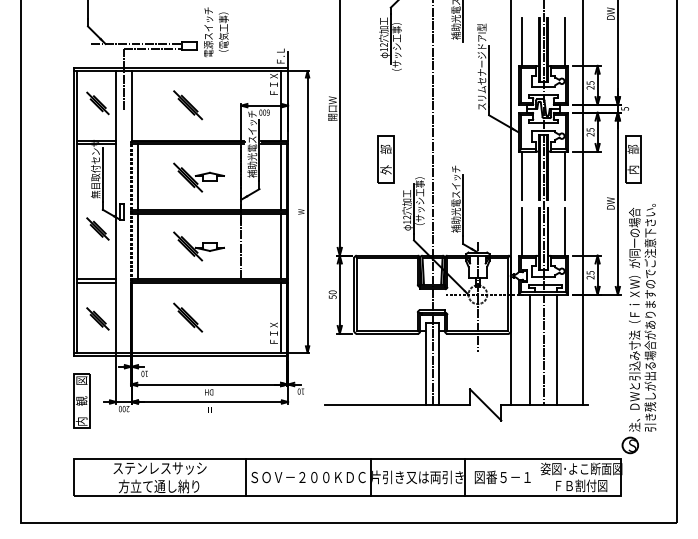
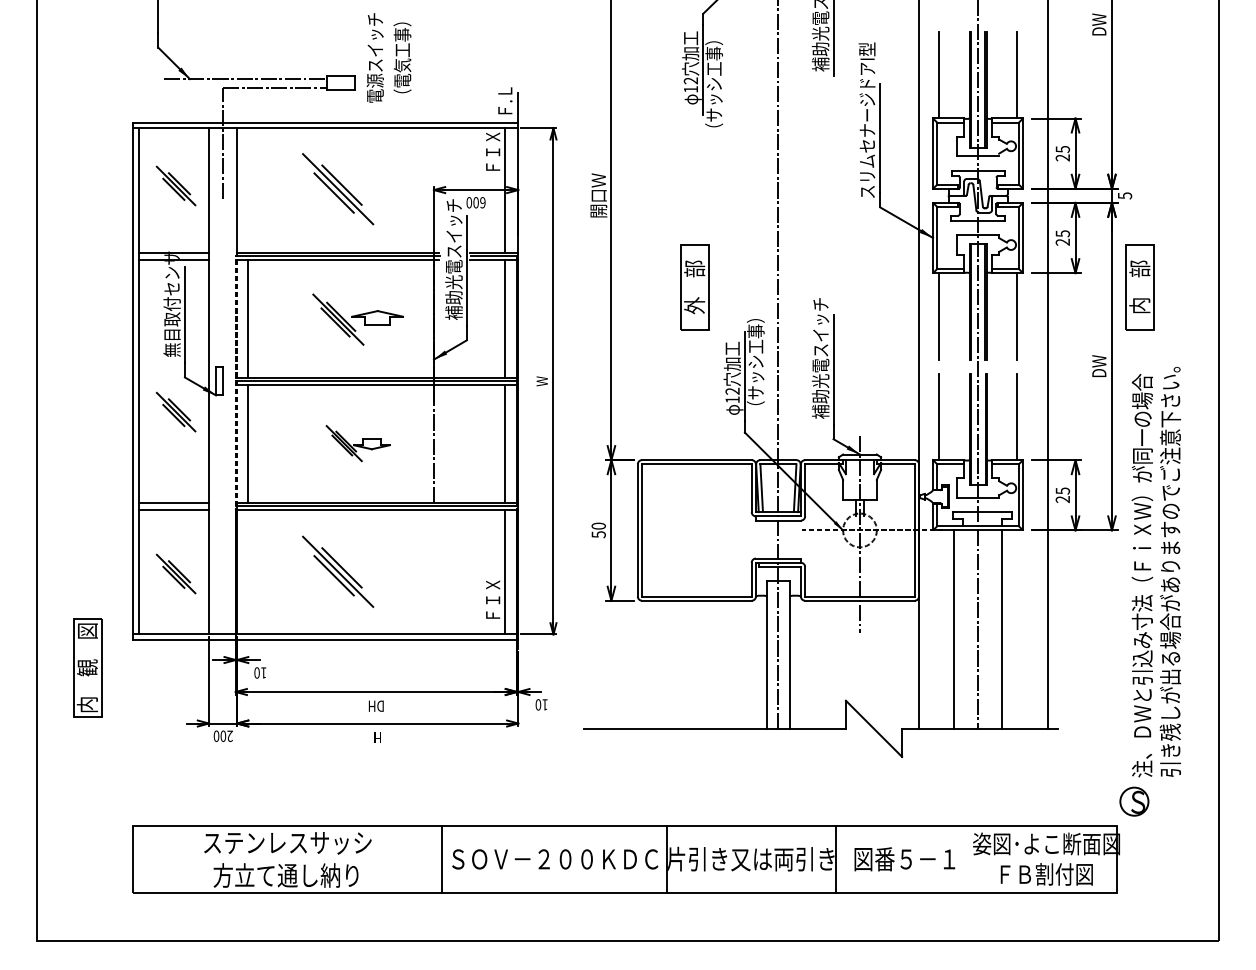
part: (188, 105) -> (339, 189), size x1.4
part: (198, 246) -> (357, 443), size x0.7
part: (188, 317) -> (339, 571), size x1.4
part: (81, 400) -> (87, 666), moved

